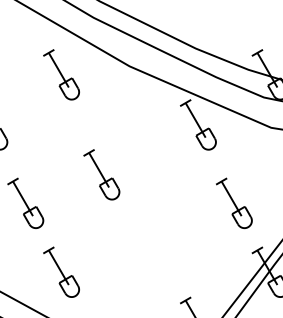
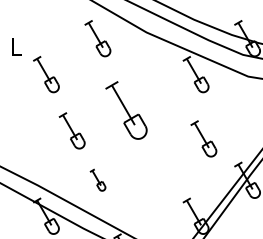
part: (101, 173) -> (126, 109), size x1.6
part: (233, 202) -> (203, 138), moved
part: (61, 271) -> (97, 179), size x0.6

